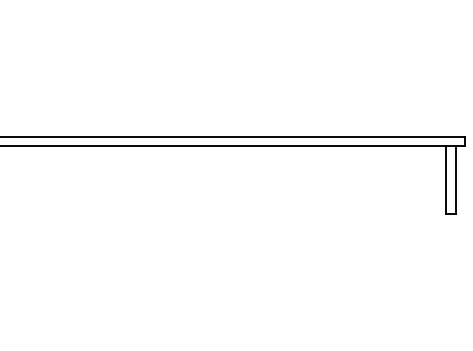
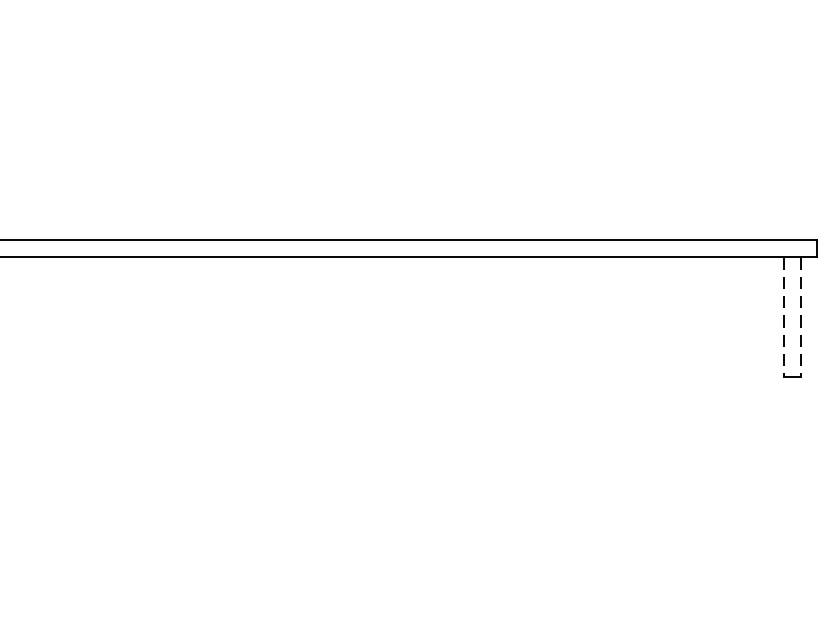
line: (446, 180) -> (784, 317), solid -> dashed
line: (456, 180) -> (802, 317), solid -> dashed

